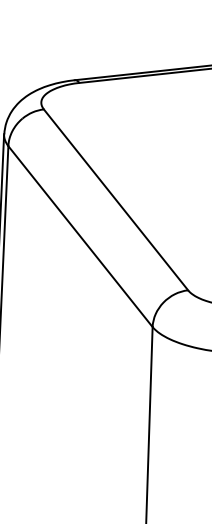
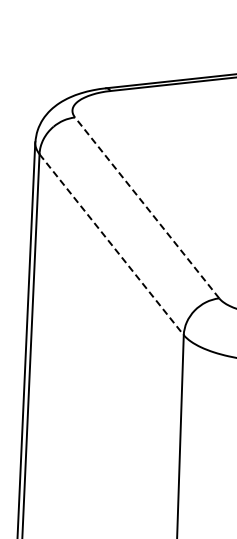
line: (116, 199) -> (147, 207), solid -> dashed
line: (80, 236) -> (111, 244), solid -> dashed

